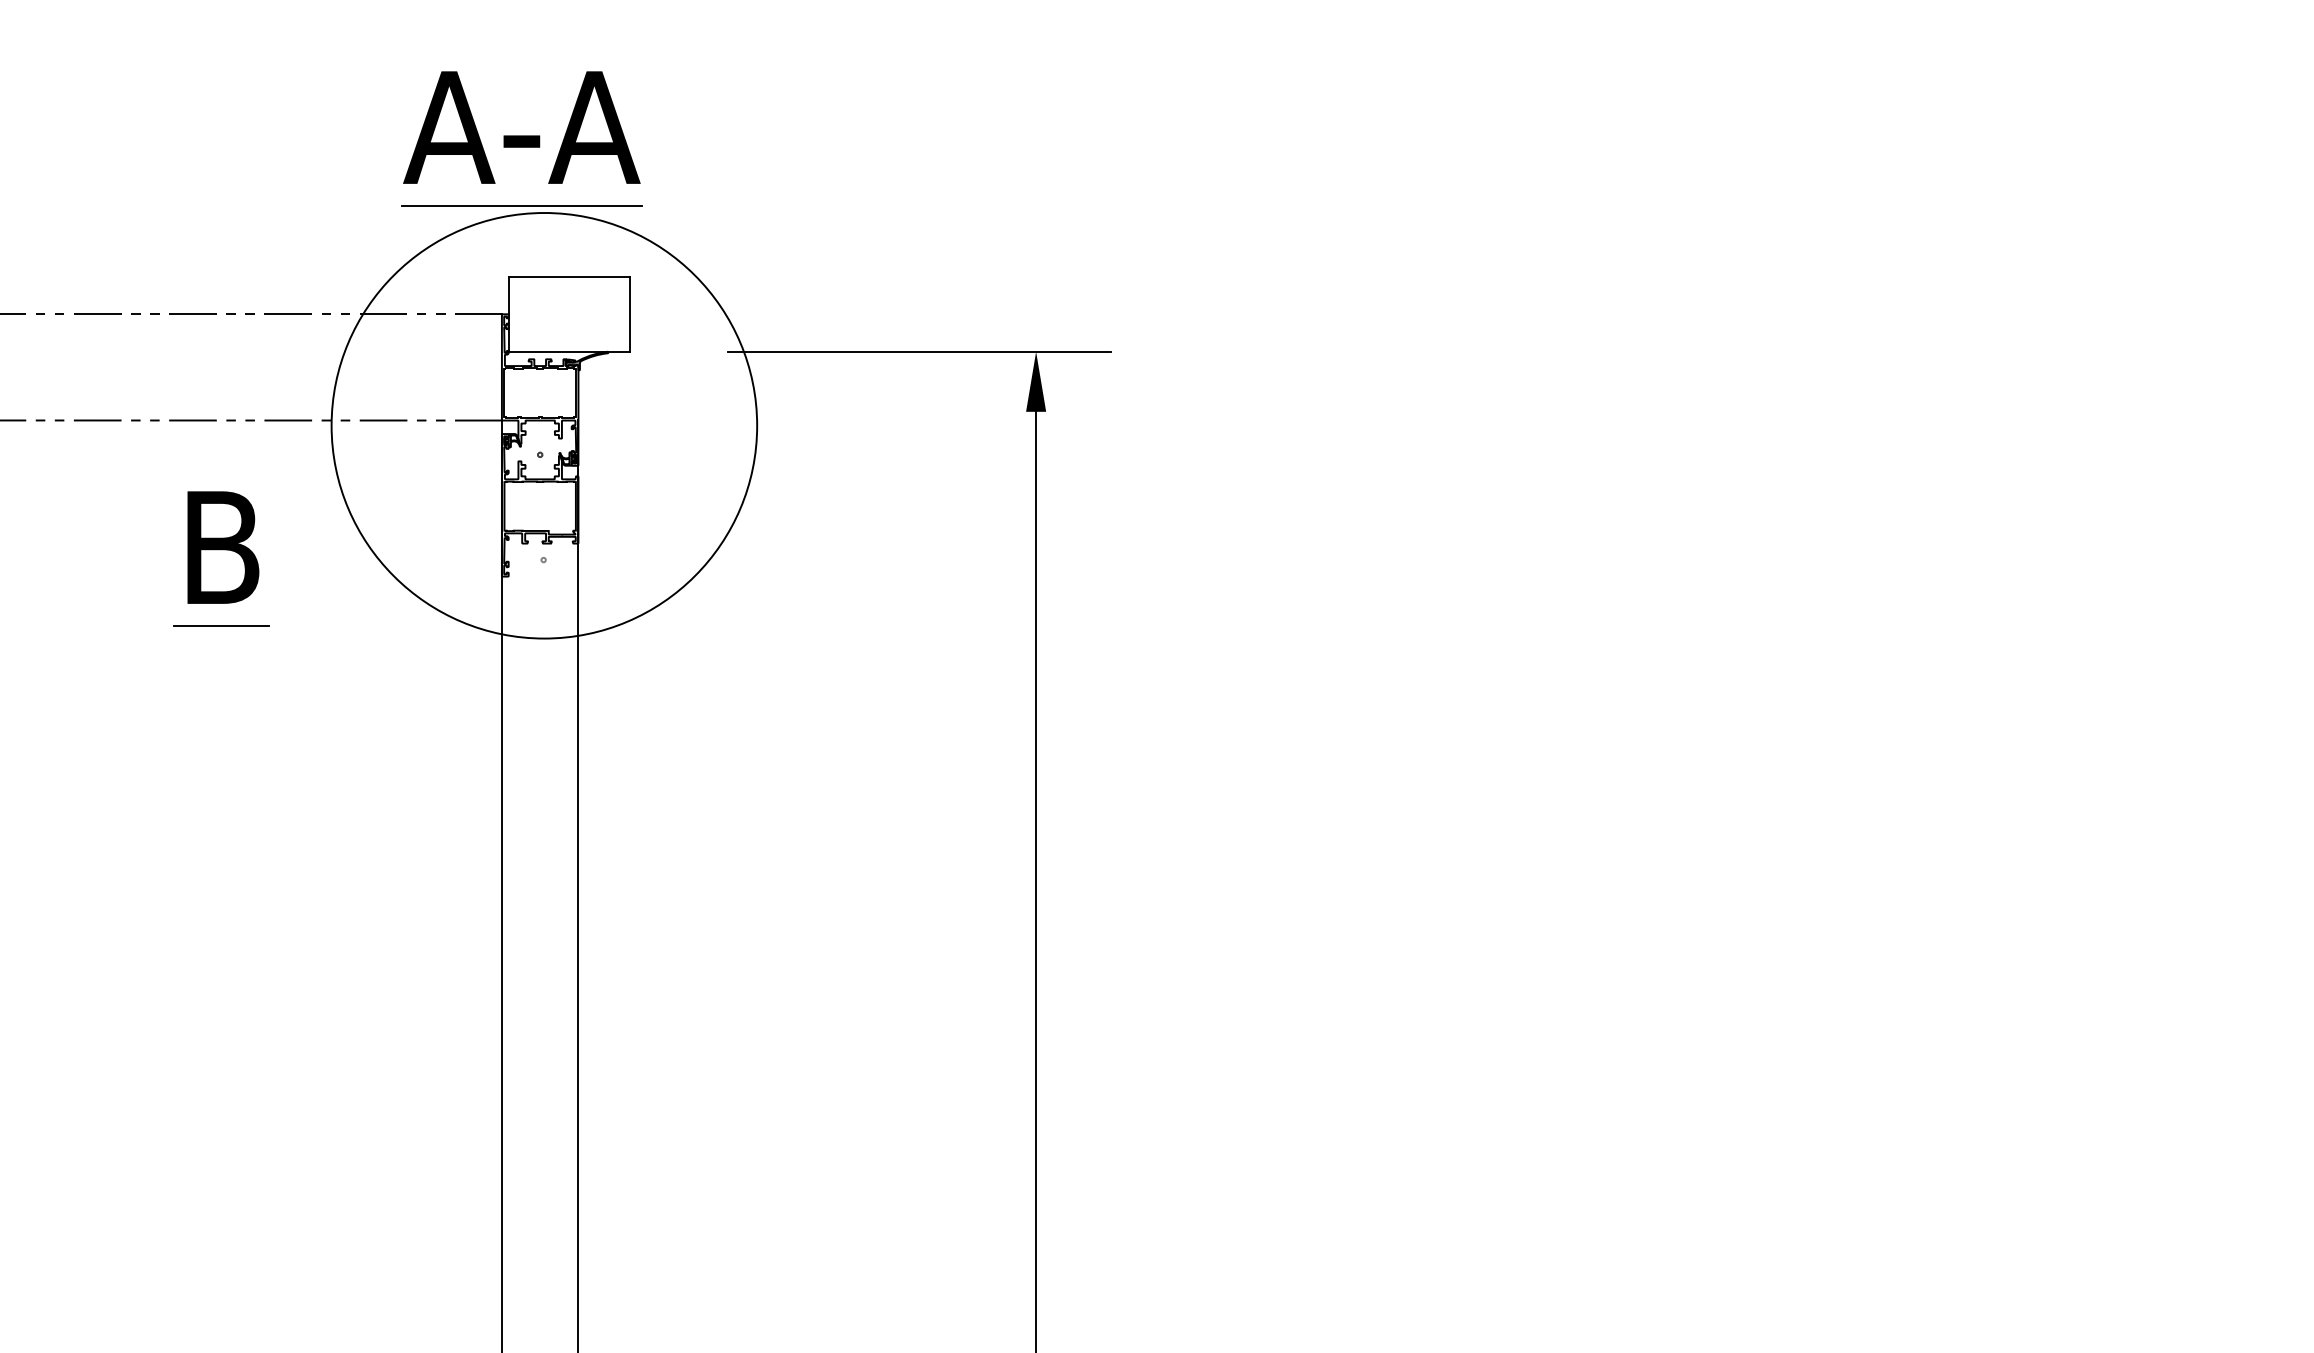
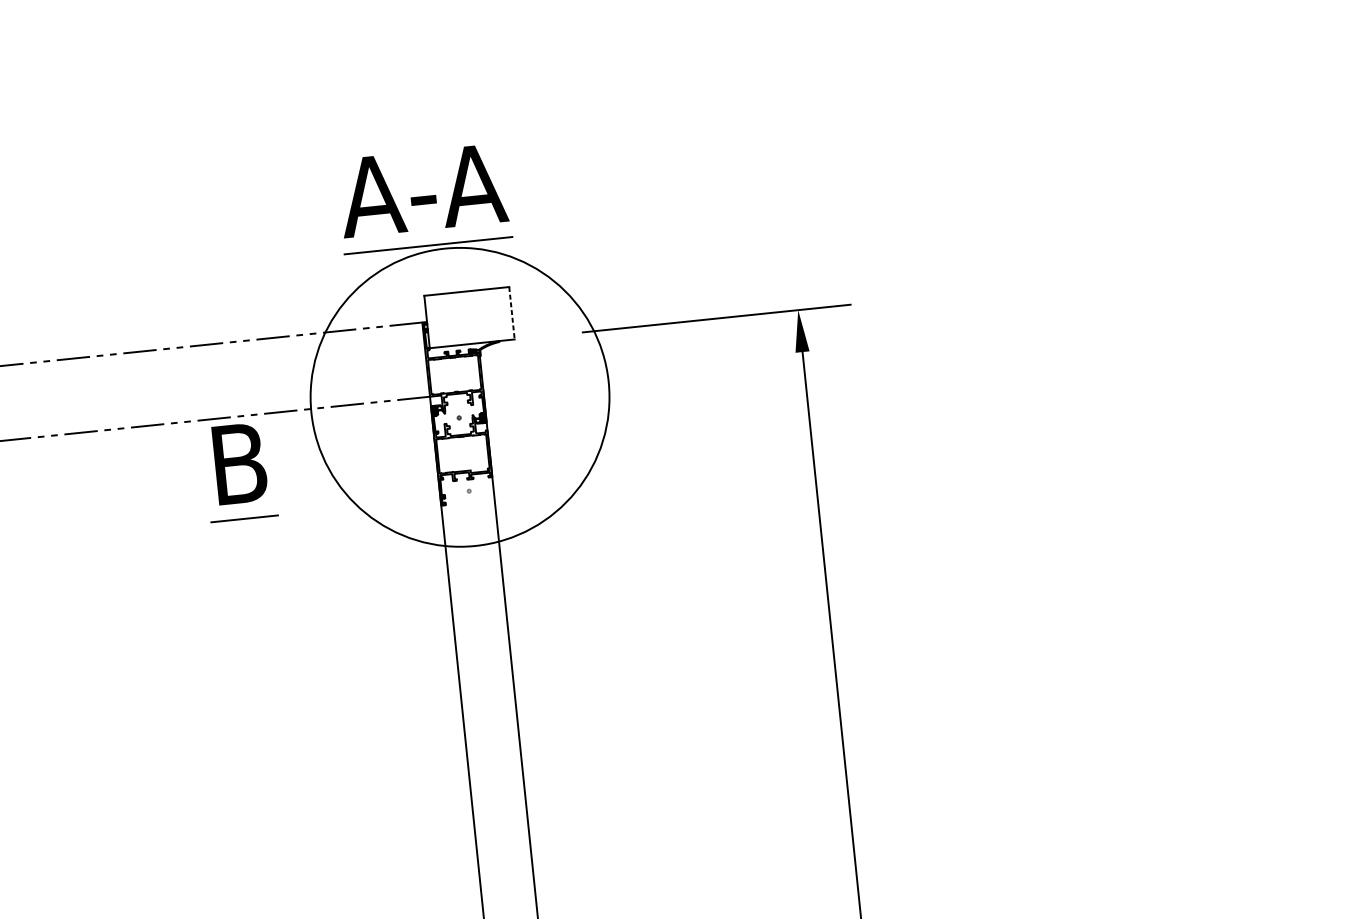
line: (630, 314) -> (512, 313), solid -> dashed
part: (221, 558) -> (239, 471), moved

